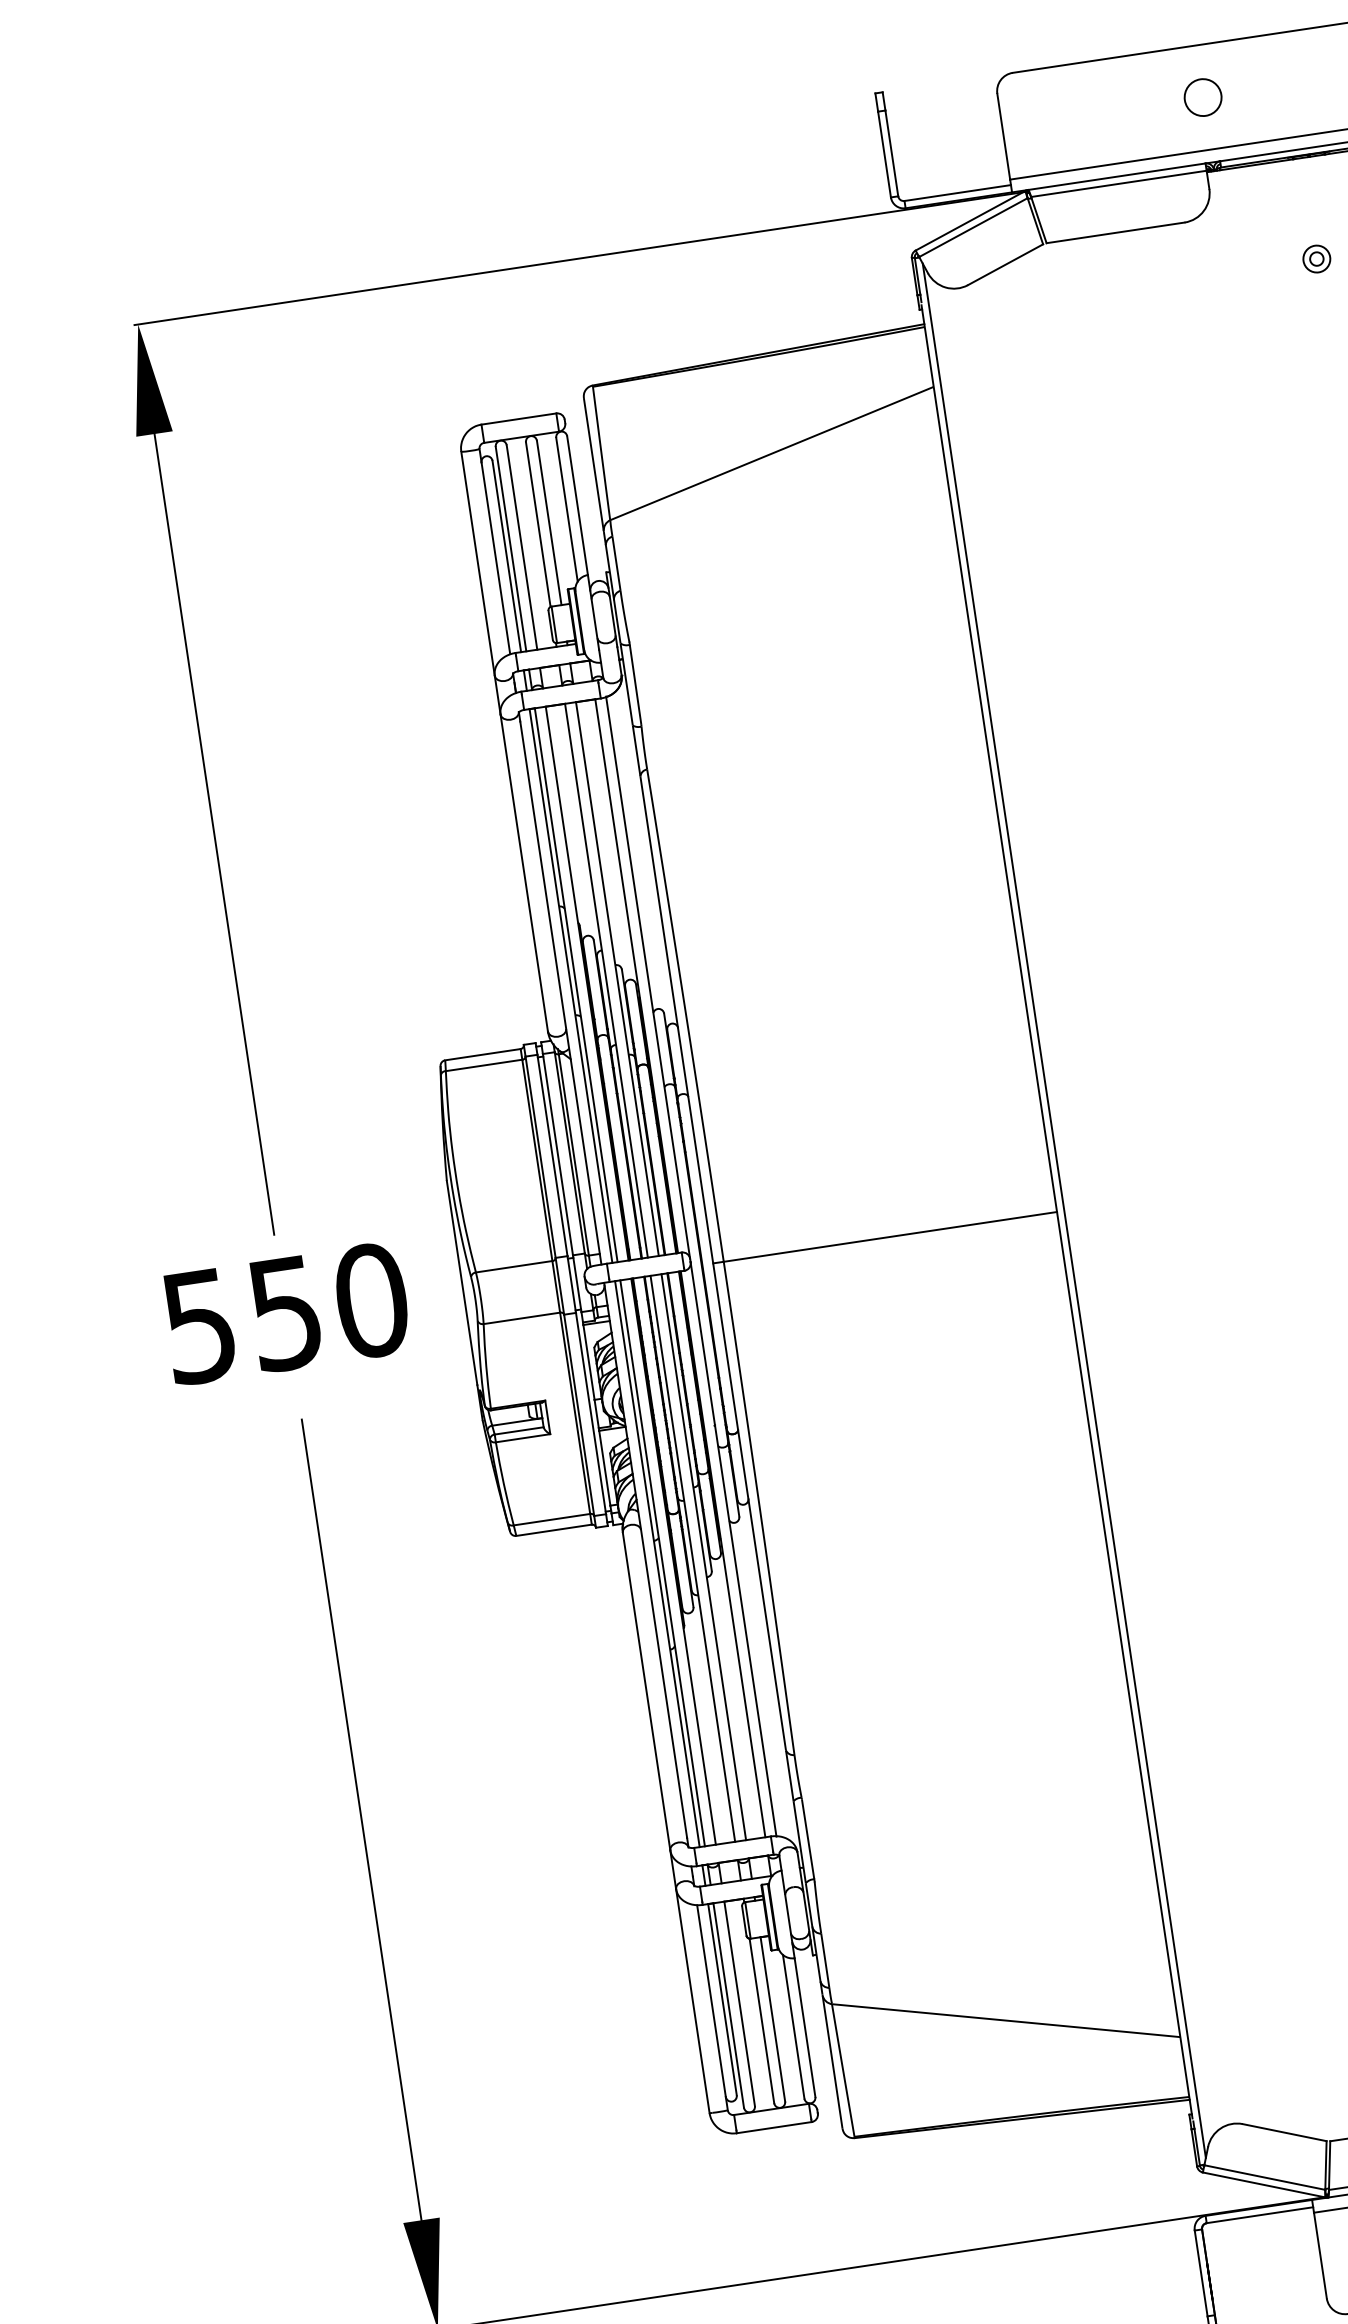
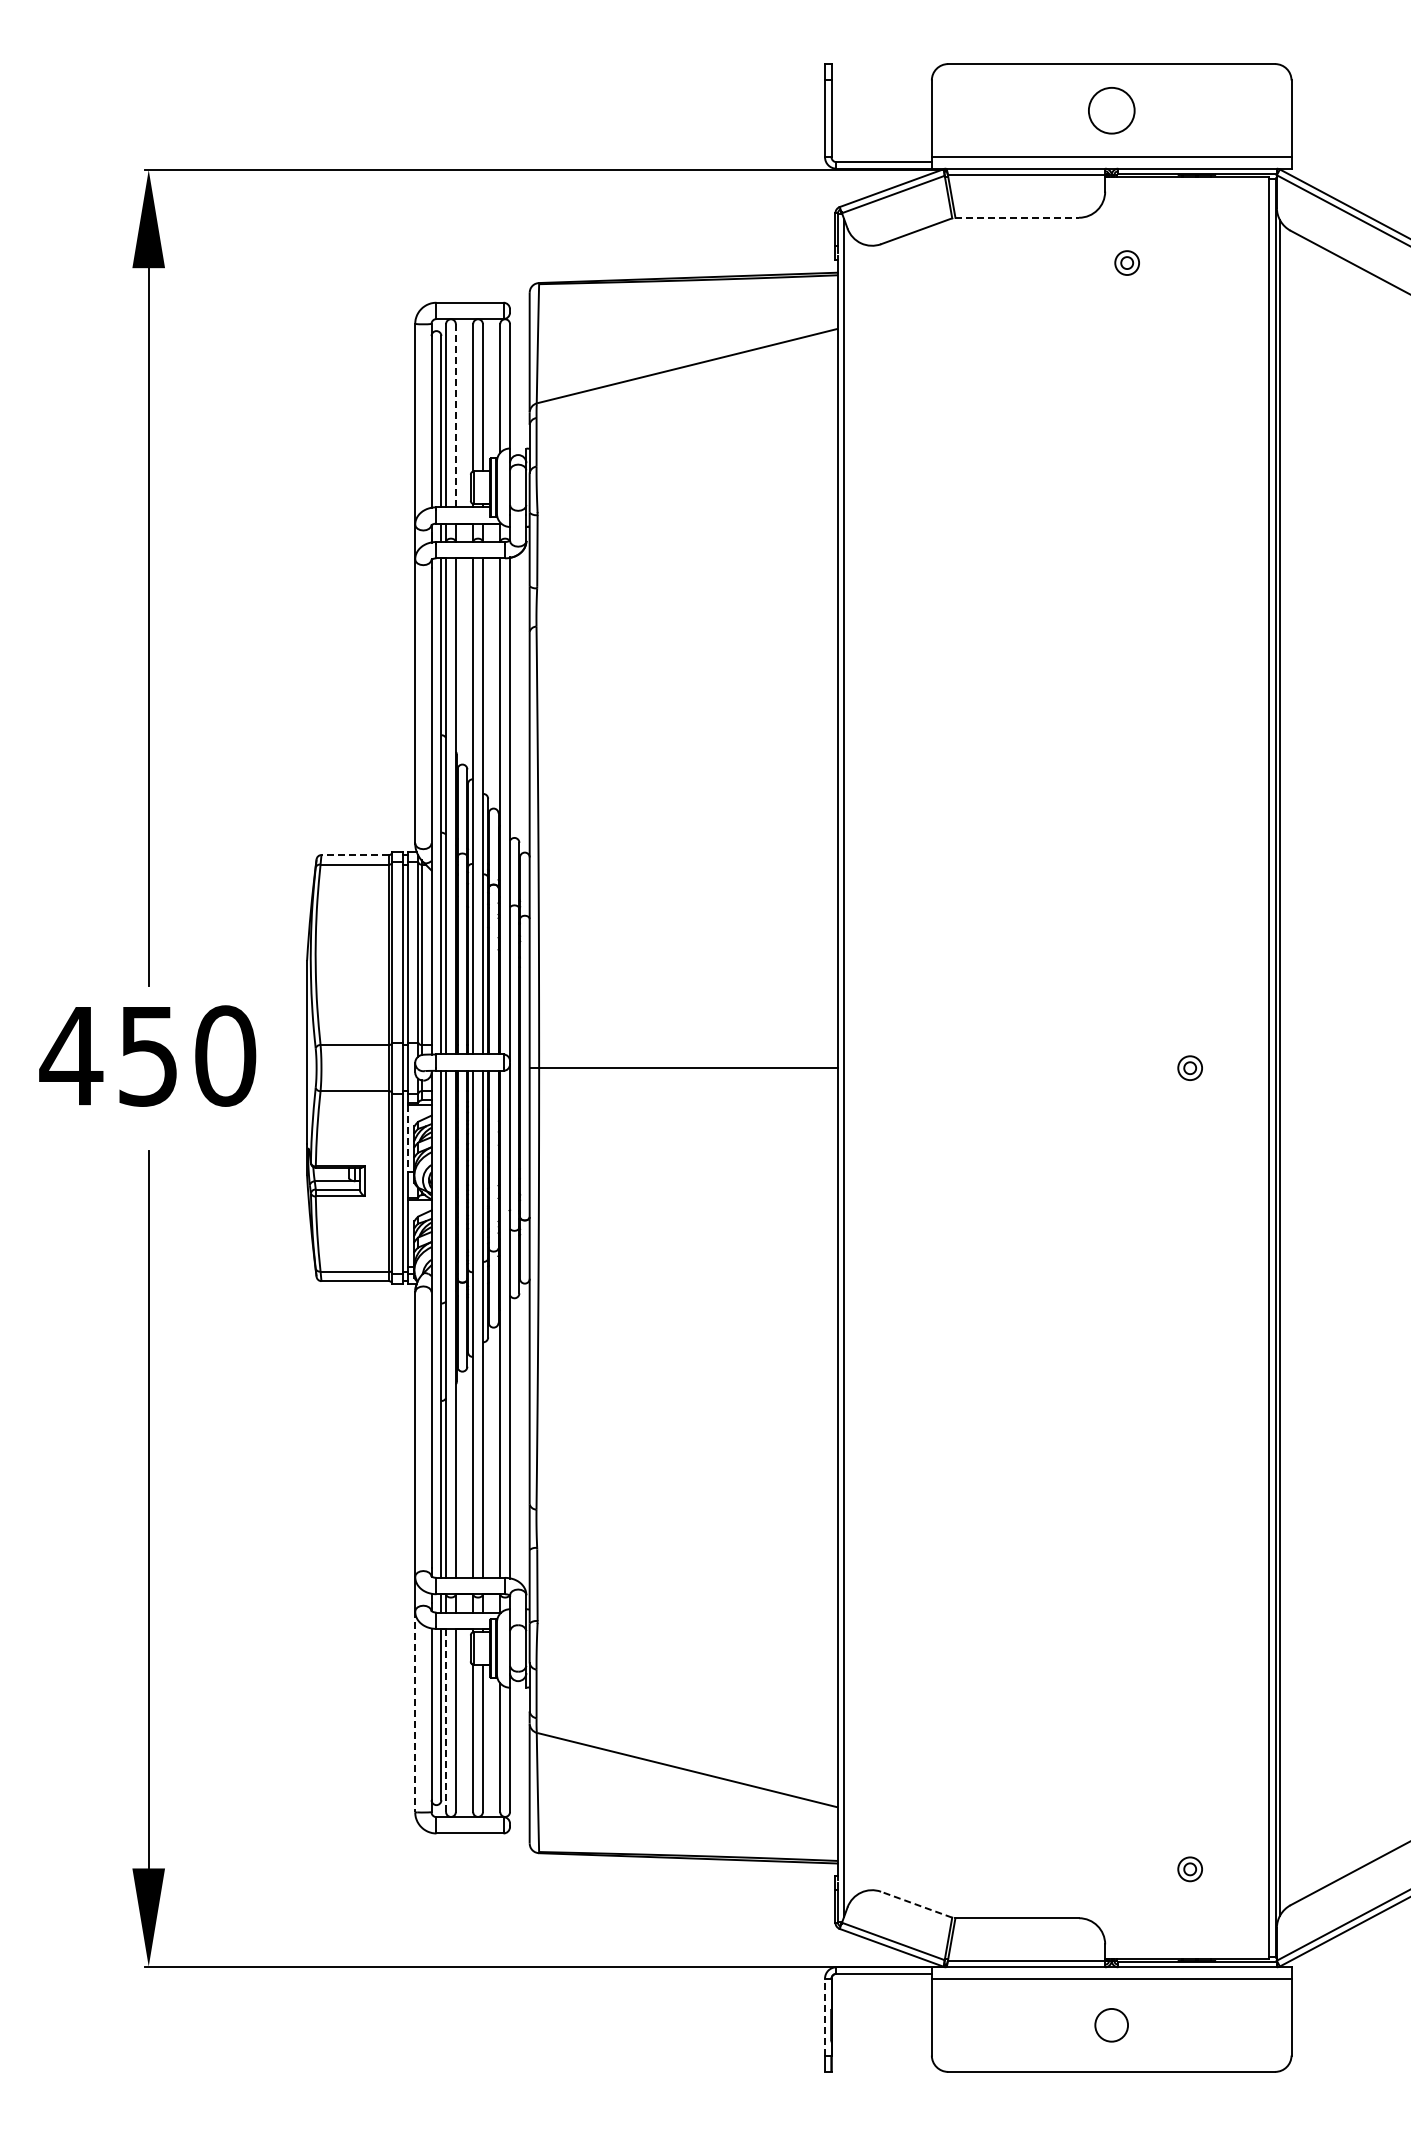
circle: (1202, 97) -> (1111, 110), size x1.4
line: (1115, 232) -> (1017, 217), solid -> dashed
part: (1315, 258) -> (1126, 262), moved
line: (521, 547) -> (455, 415), solid -> dashed
line: (483, 1055) -> (355, 855), solid -> dashed
text: (199, 1326) -> (71, 1056), 550 -> 450
line: (588, 1362) -> (407, 1138), solid -> dashed
line: (693, 2001) -> (415, 1712), solid -> dashed
line: (729, 2005) -> (446, 1720), solid -> dashed
line: (1284, 2132) -> (916, 1904), solid -> dashed
line: (1201, 2272) -> (825, 2016), solid -> dashed

